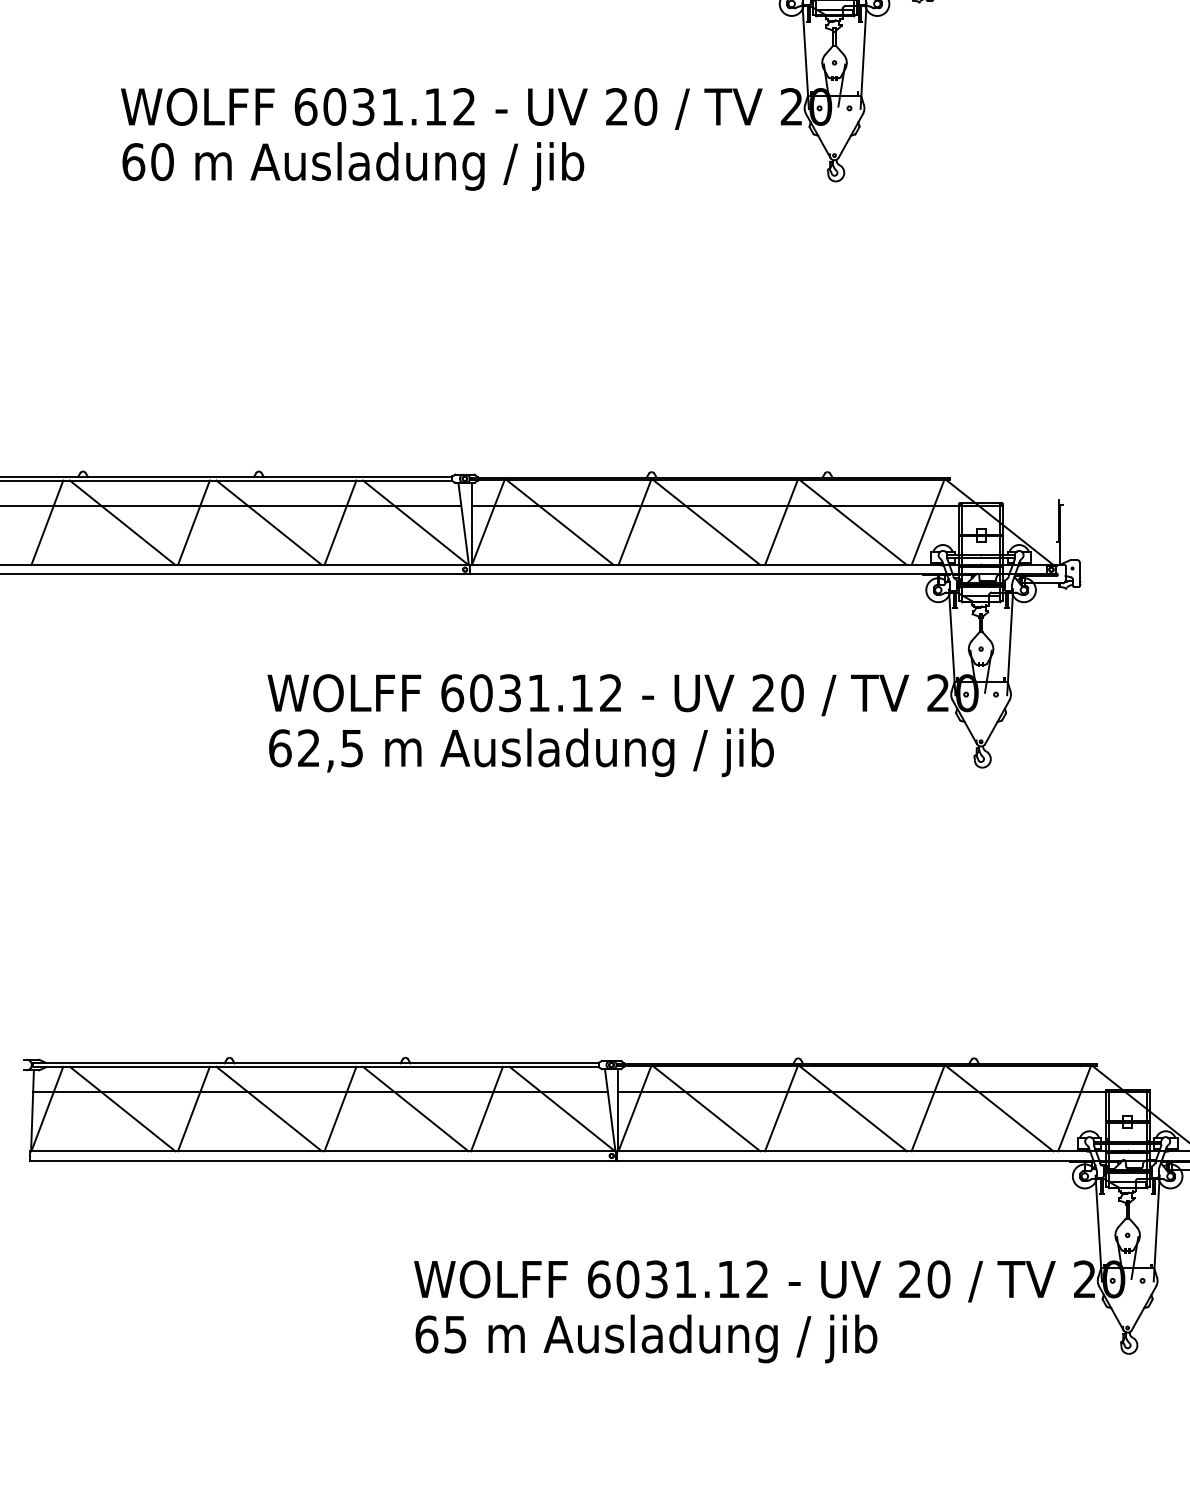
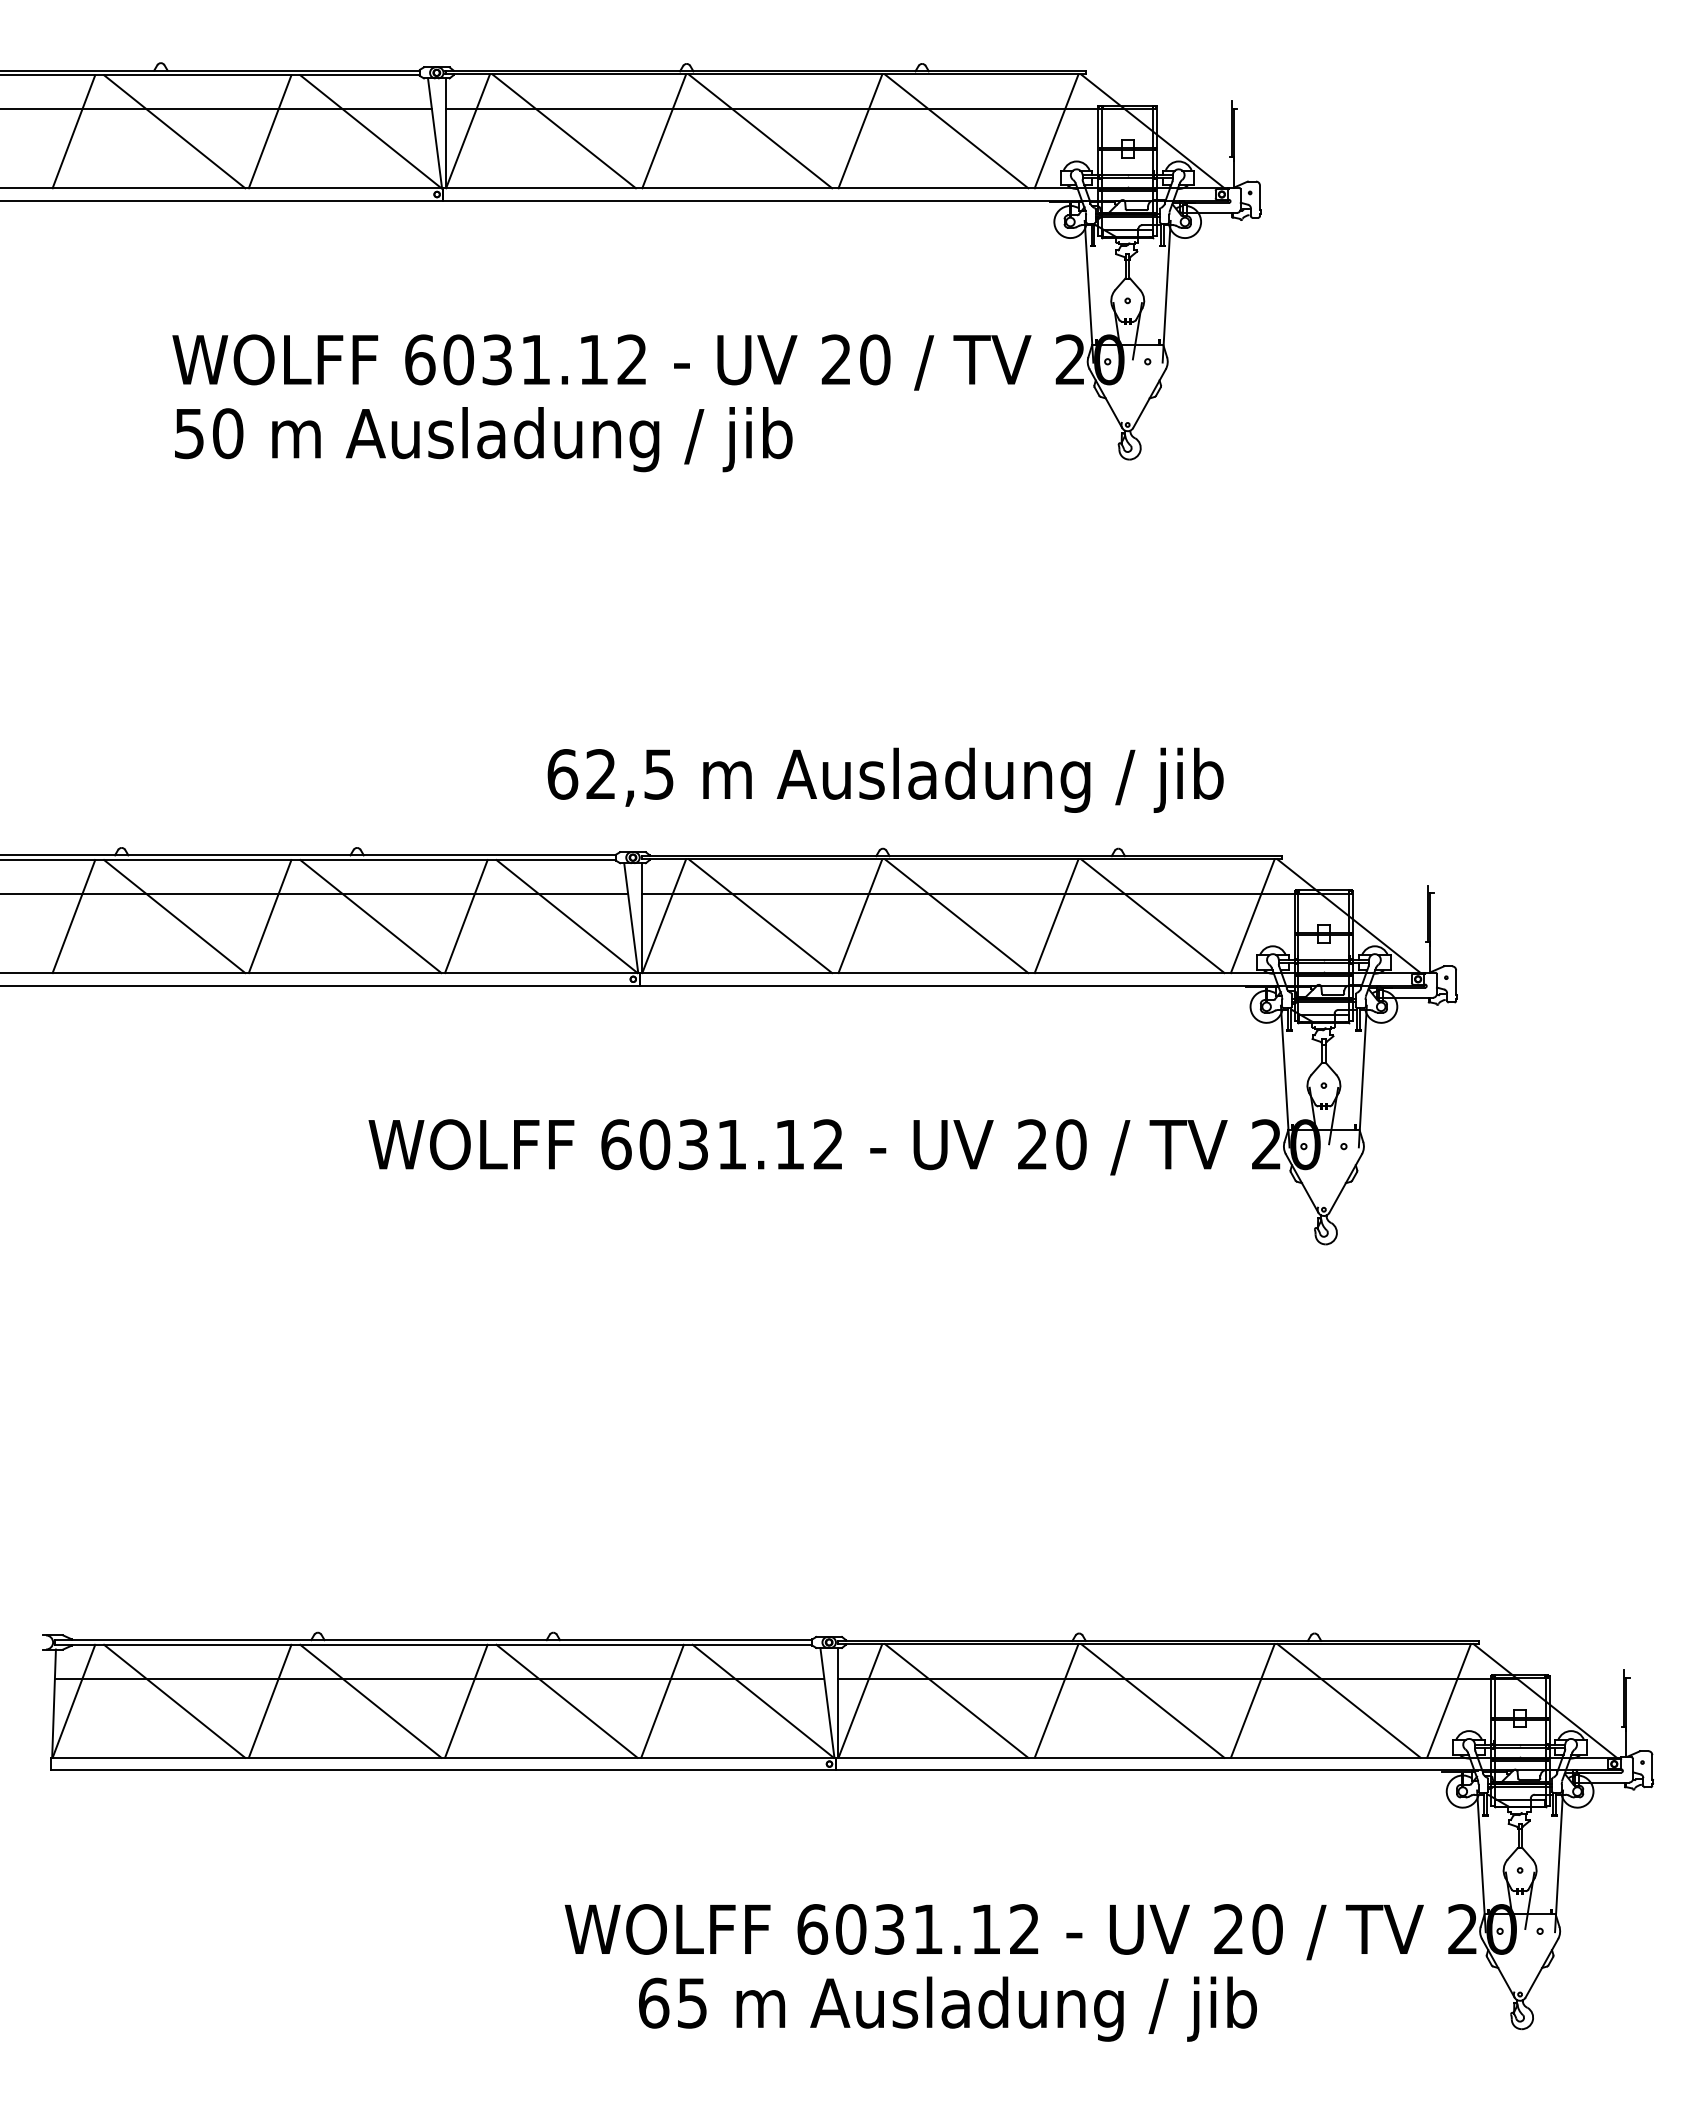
text: (133, 161) -> (189, 433), 60 -> 50
text: (521, 752) -> (885, 779), moved
text: (646, 1338) -> (947, 2008), moved

